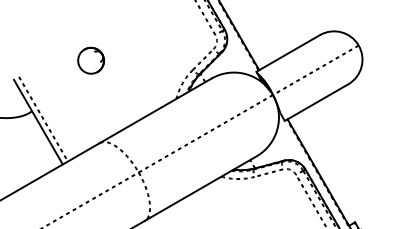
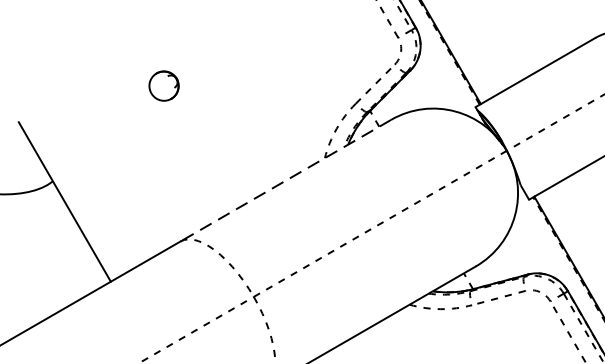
part: (90, 60) -> (162, 85), size x0.6
line: (155, 110) -> (285, 180), solid -> dashed
line: (43, 118) -> (74, 195), removed

